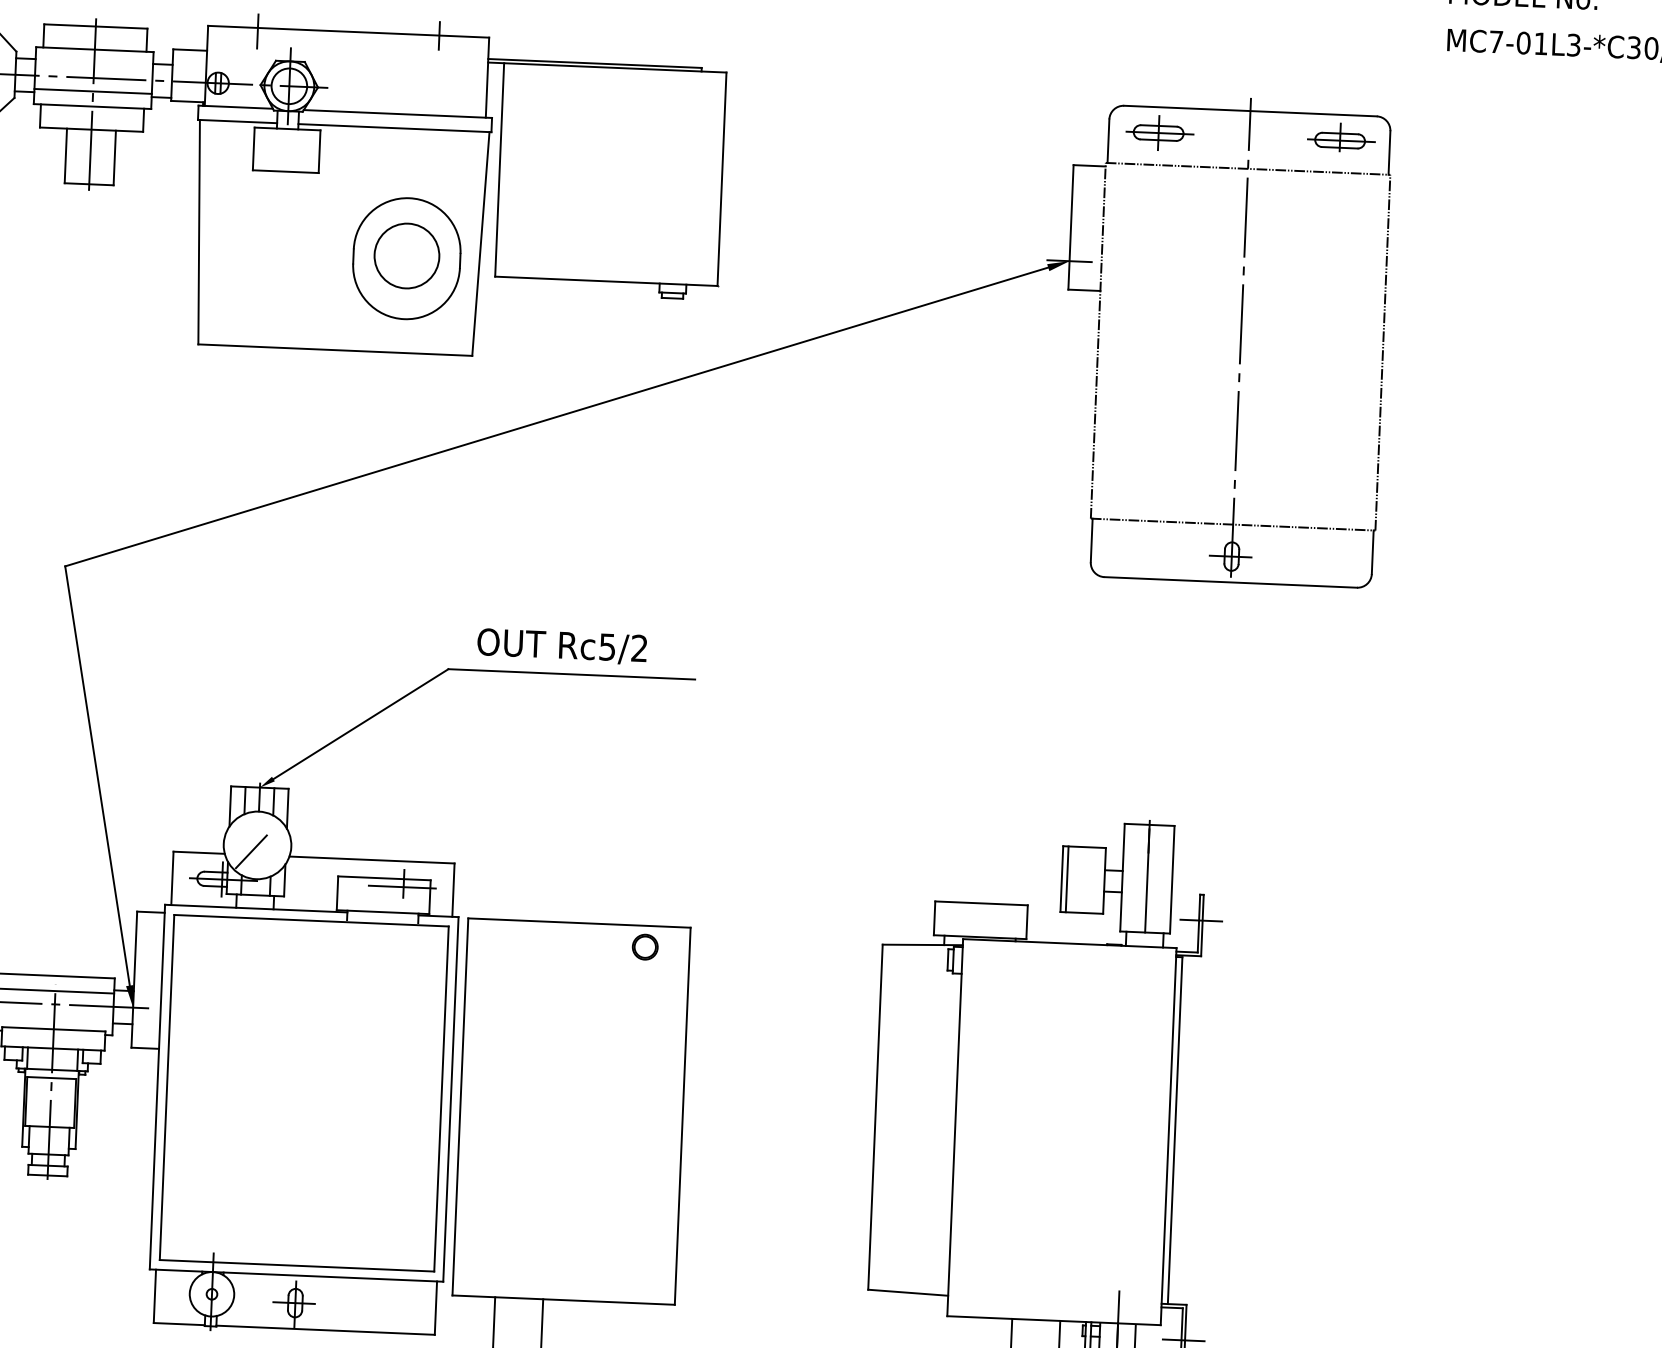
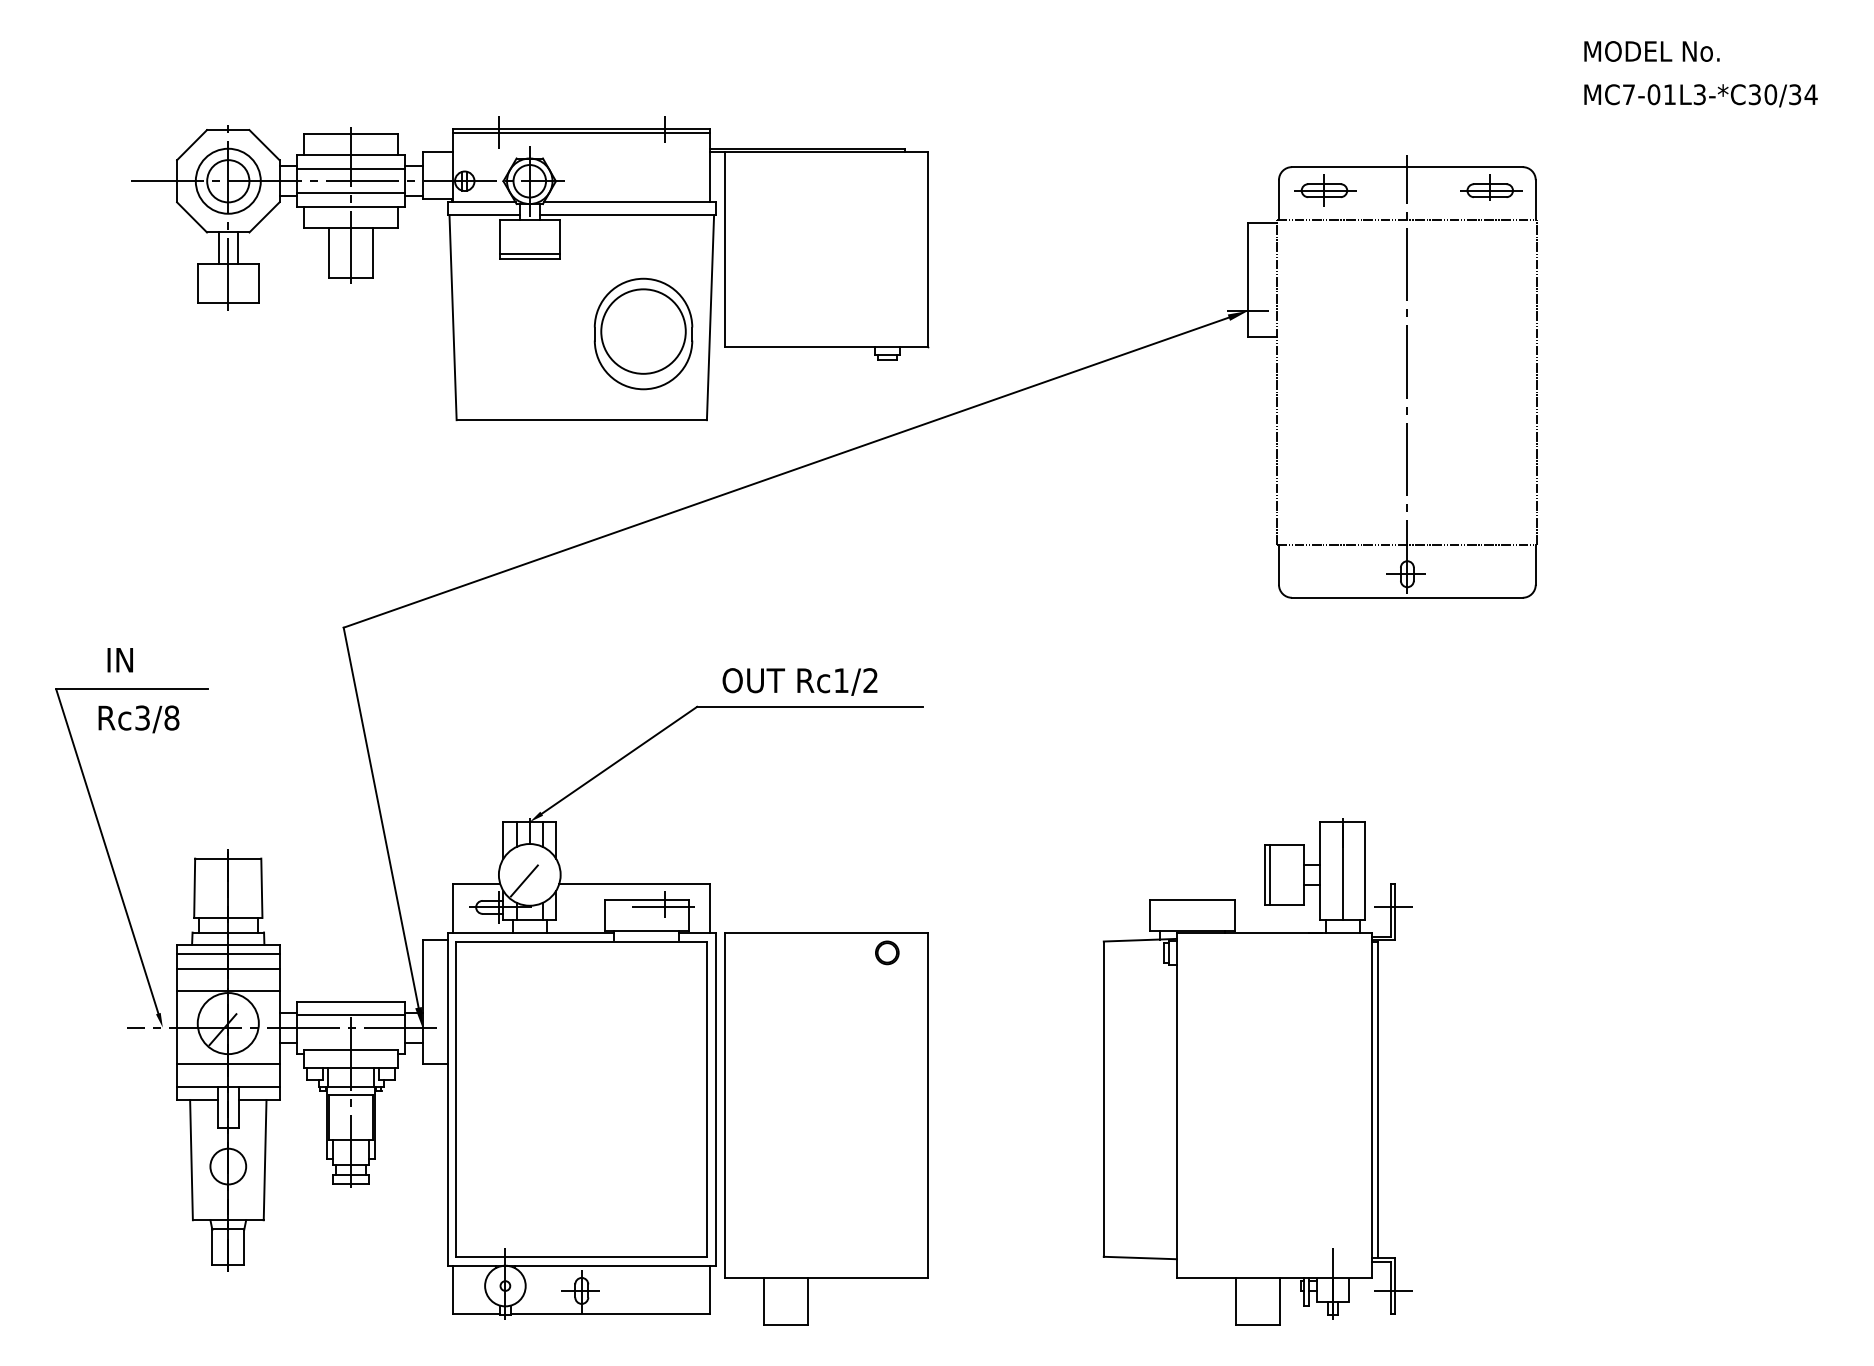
line: (348, 35) -> (581, 132), added
line: (93, 65) -> (350, 169), added
line: (285, 166) -> (529, 254), added
circle: (406, 255) -> (643, 331), size x1.43
text: (607, 646) -> (841, 680), Rc5/2 -> Rc1/2

